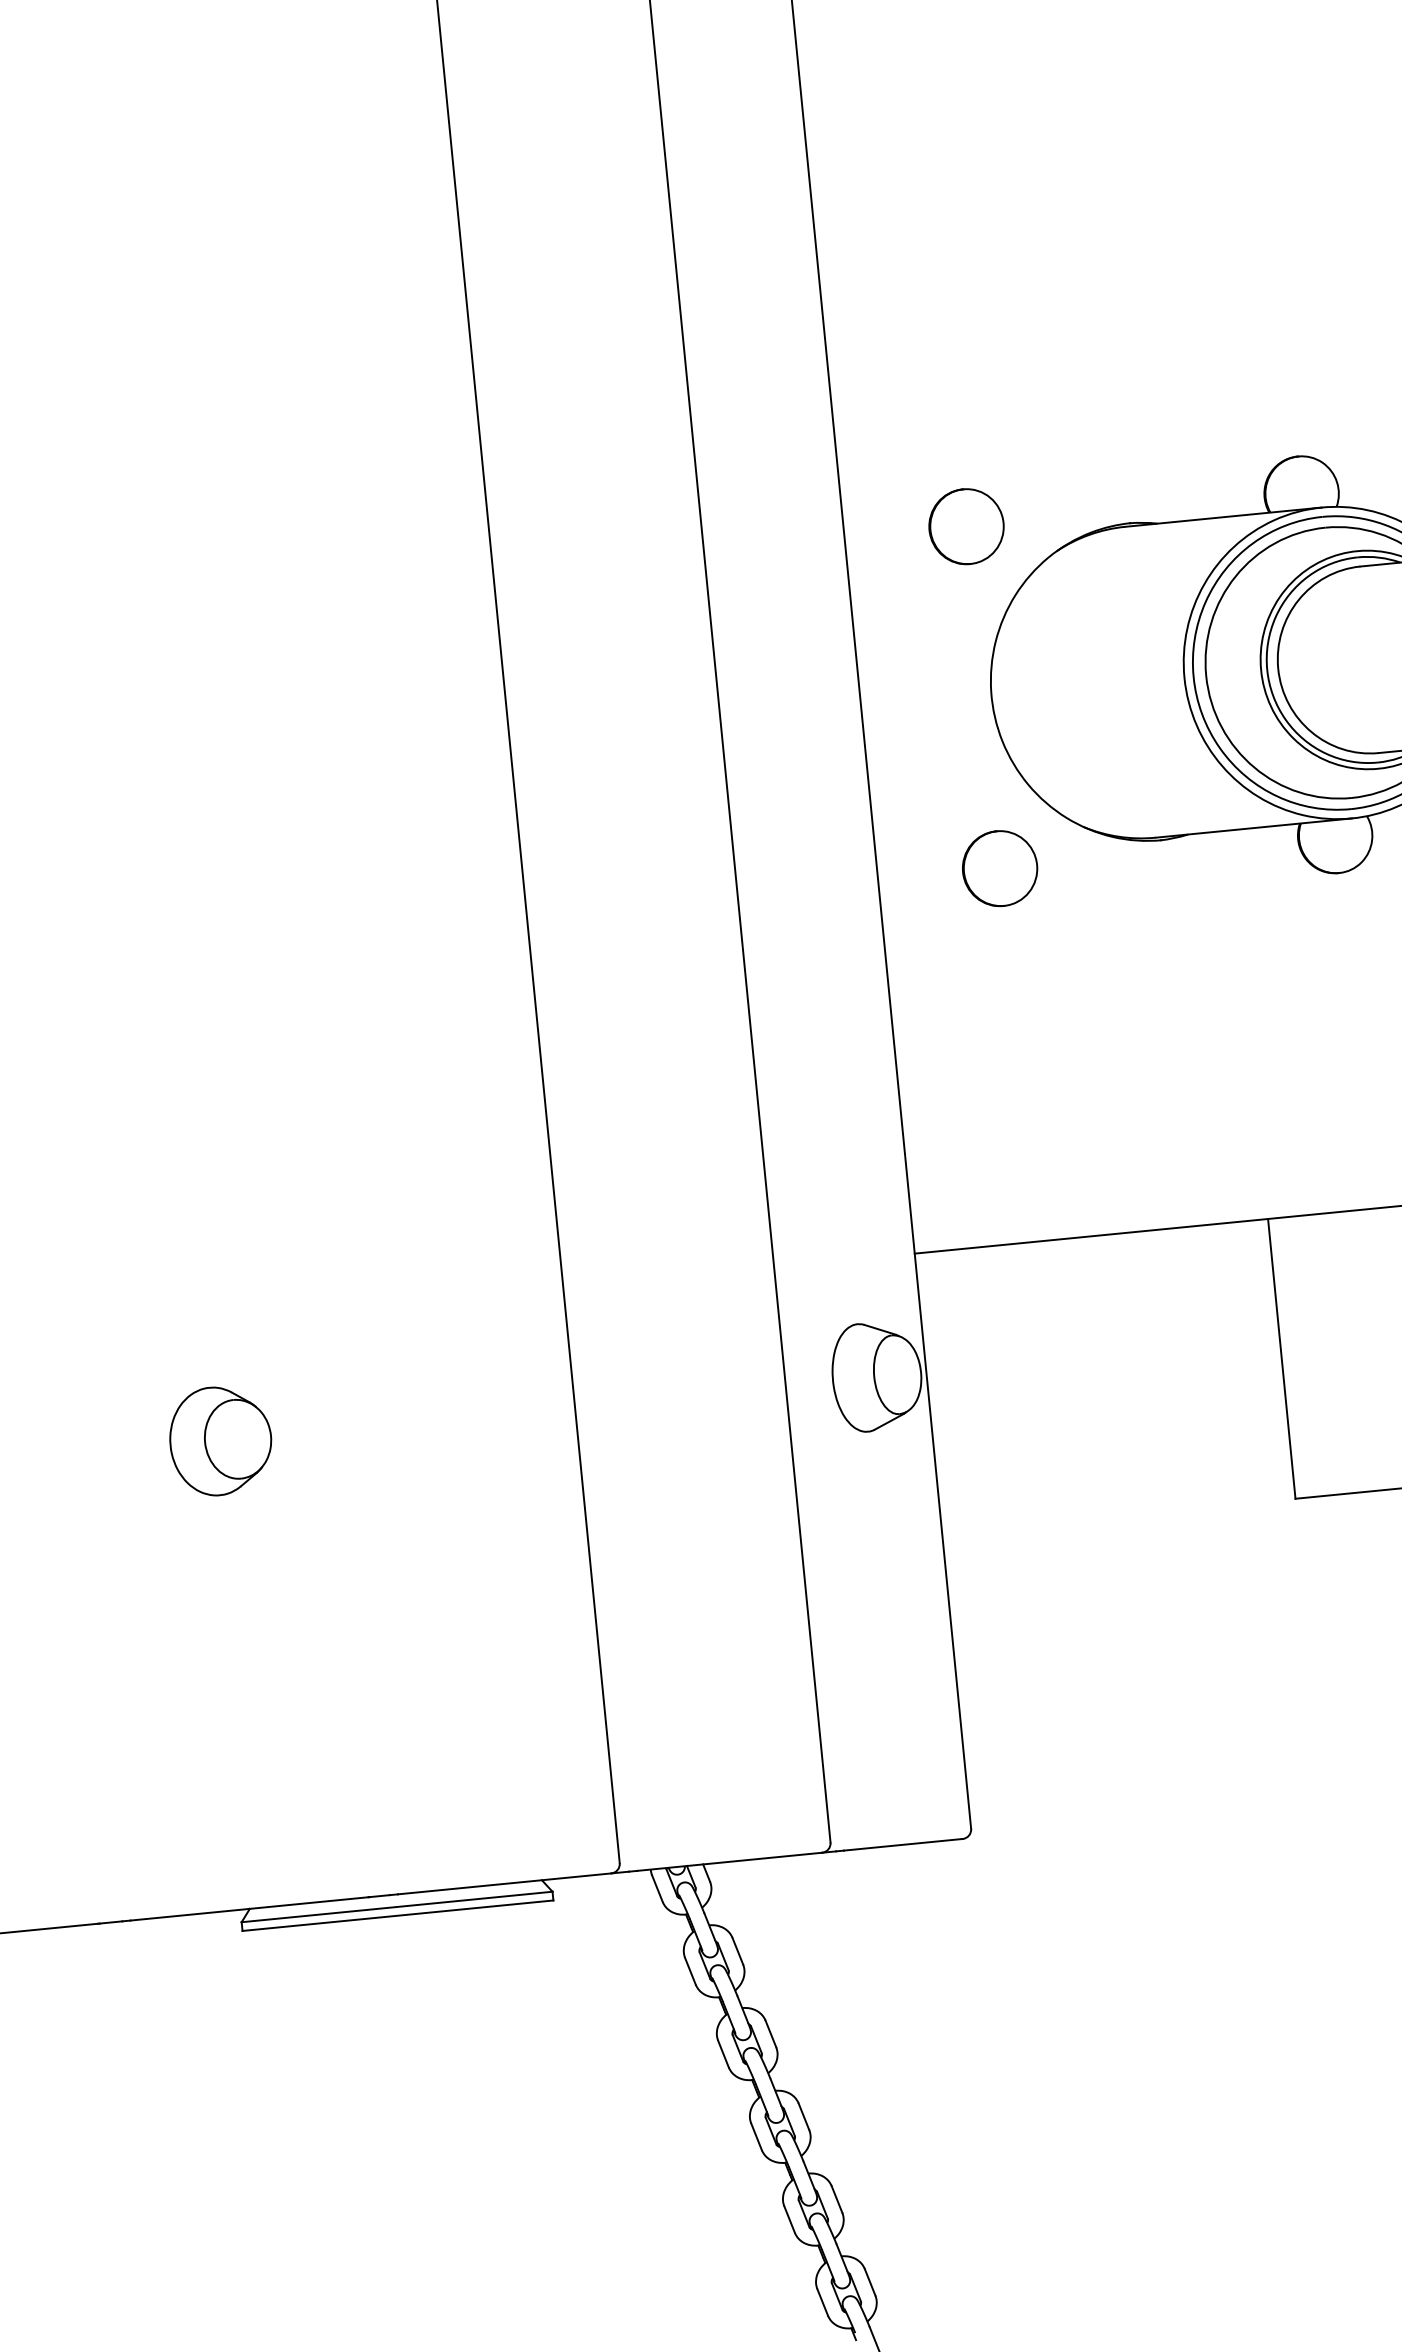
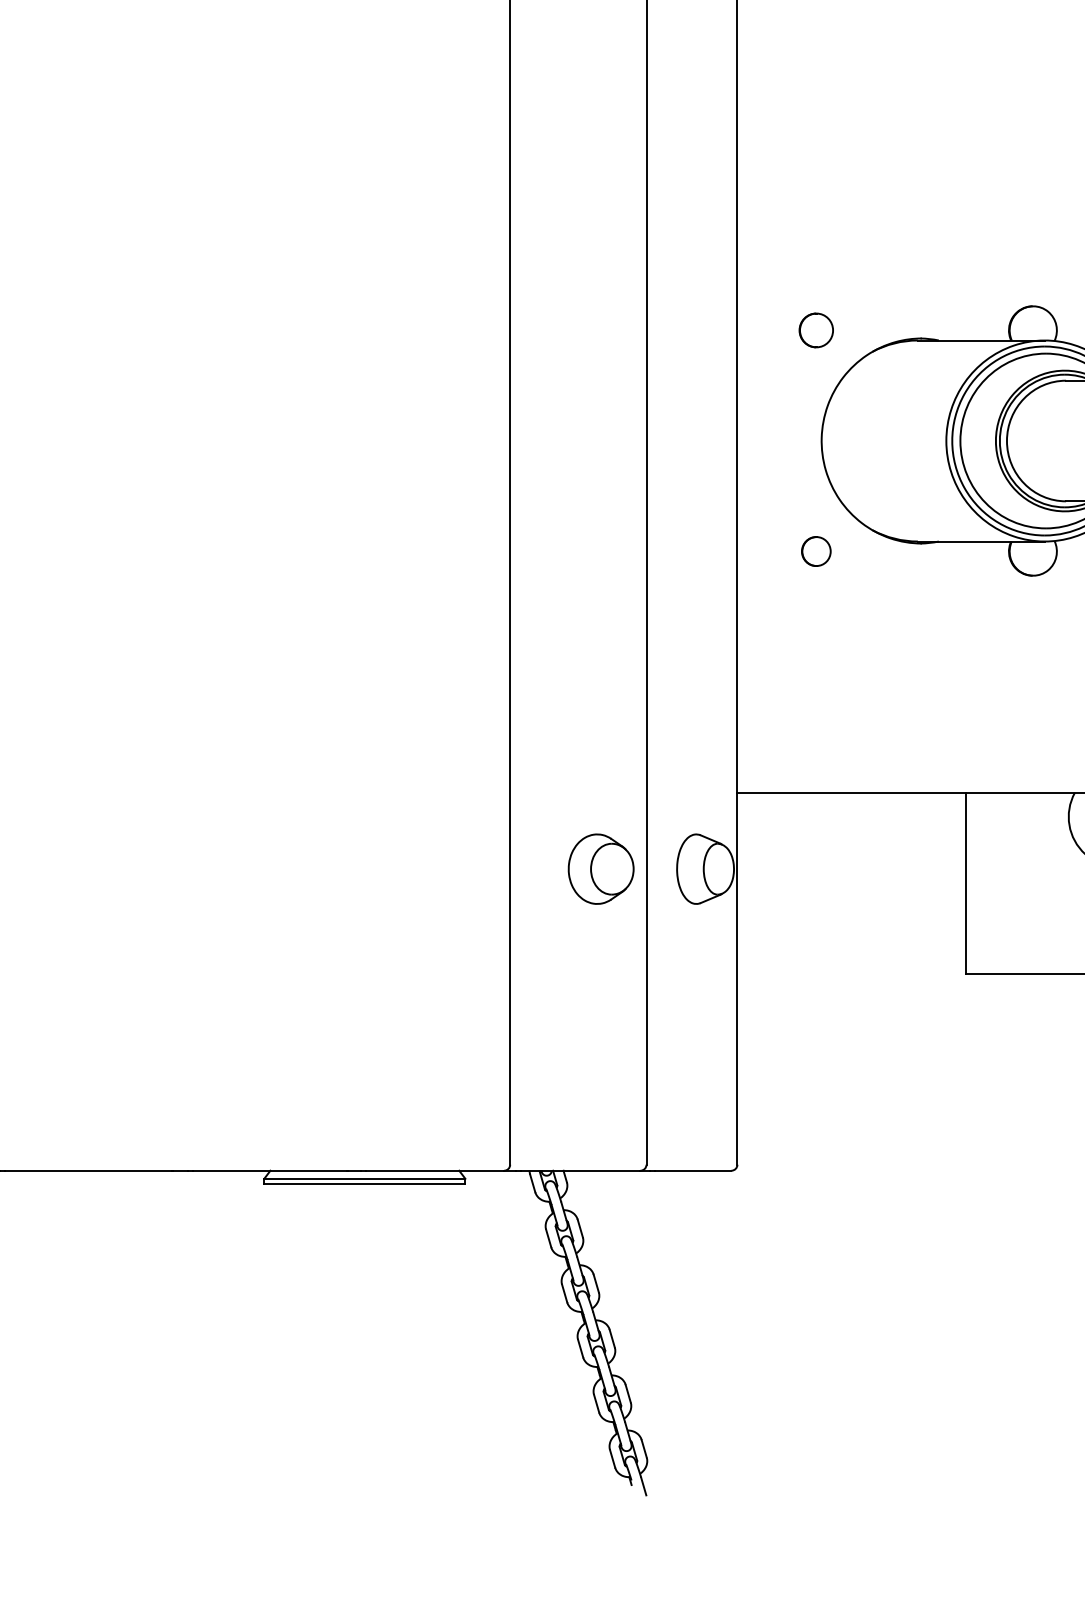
part: (966, 526) -> (816, 330), size x0.7
part: (1000, 868) -> (816, 551), size x0.6
part: (219, 1439) -> (600, 868), moved

